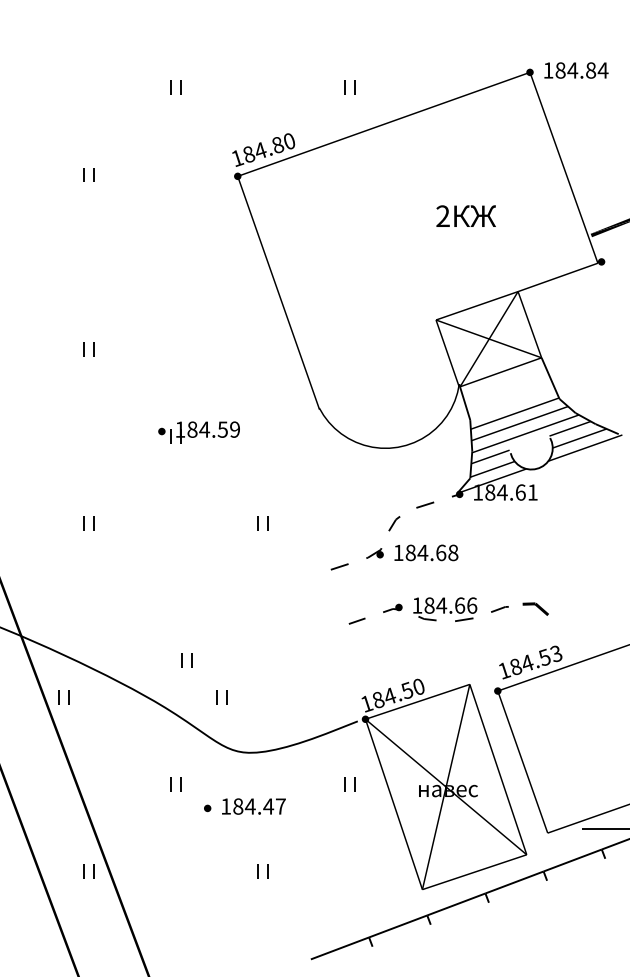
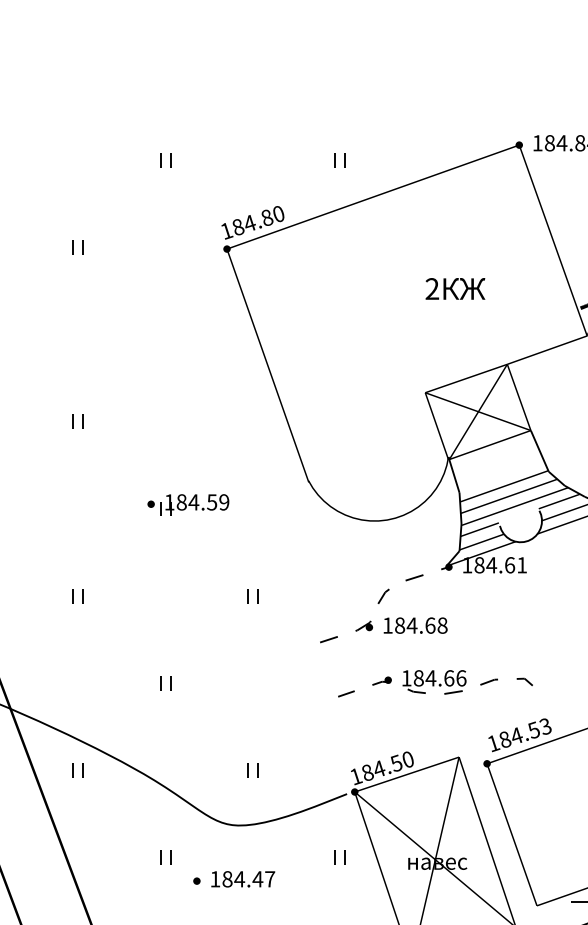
part: (535, 609) -> (524, 682), size x0.62
part: (186, 660) -> (164, 683), moved
part: (63, 697) -> (77, 770), moved
part: (221, 697) -> (251, 770), moved

